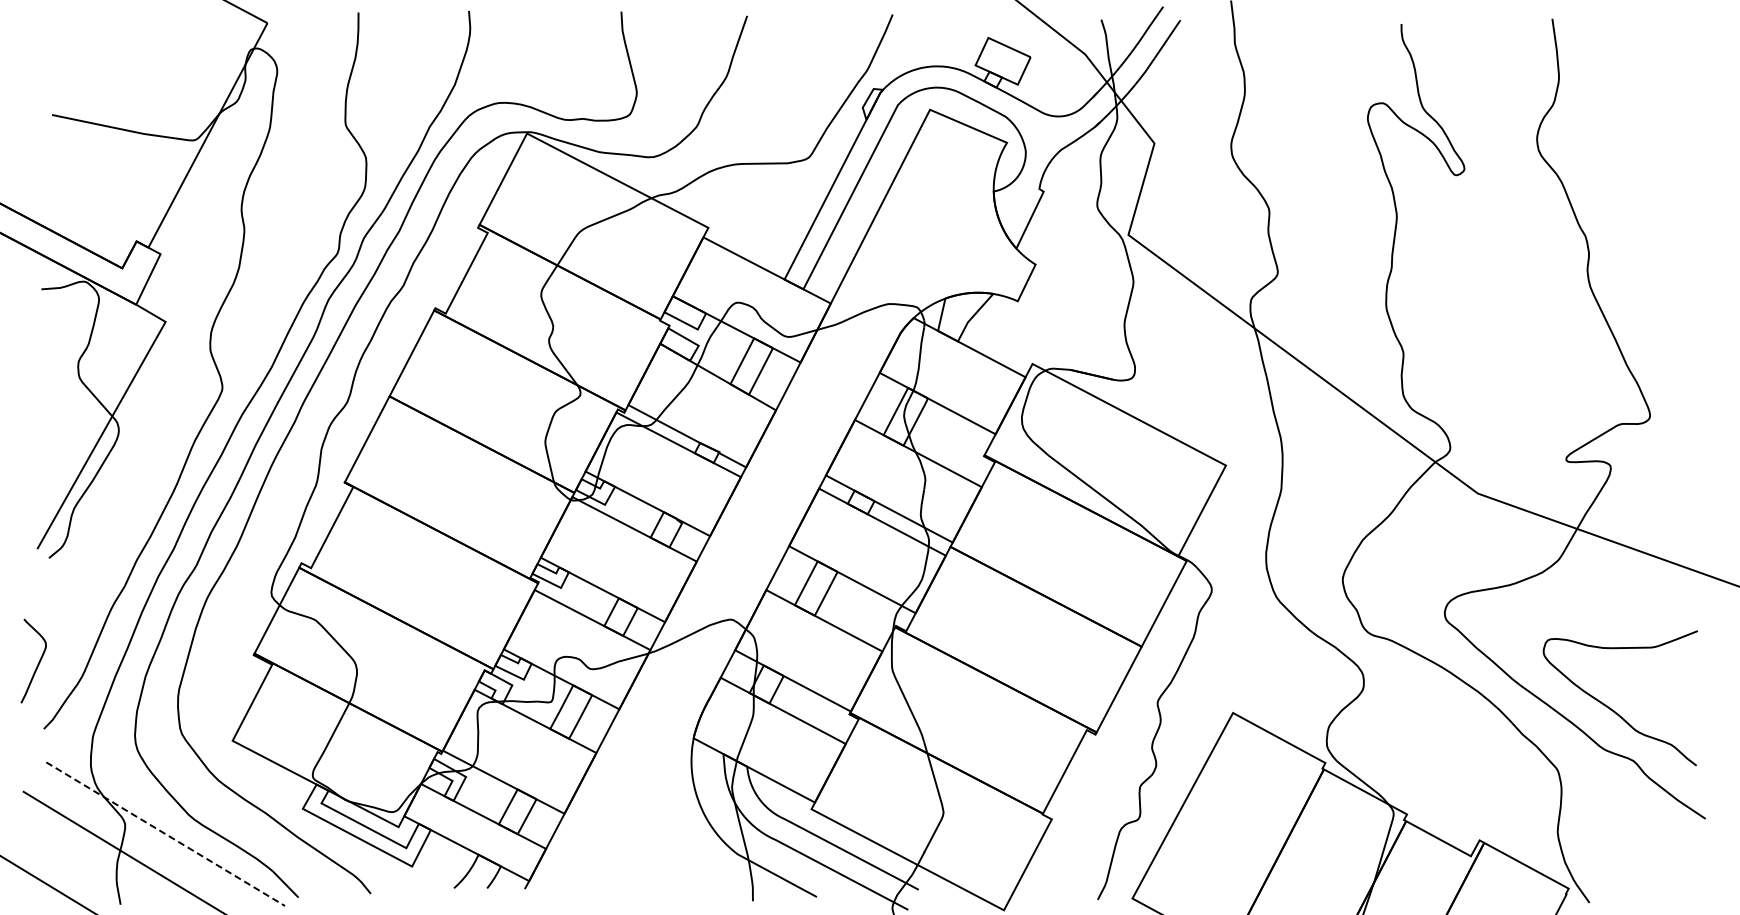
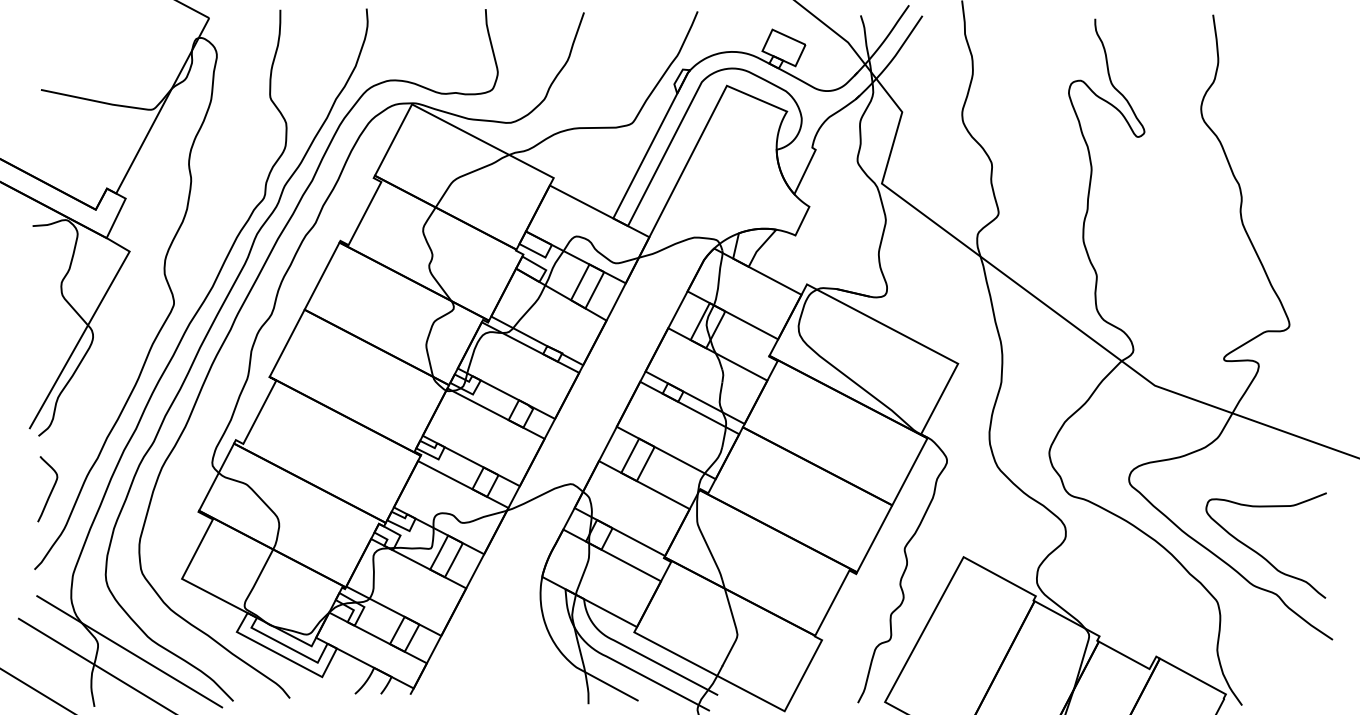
curve: (38, 661) -> (51, 489), moved
line: (166, 834) -> (130, 652), dashed -> solid

